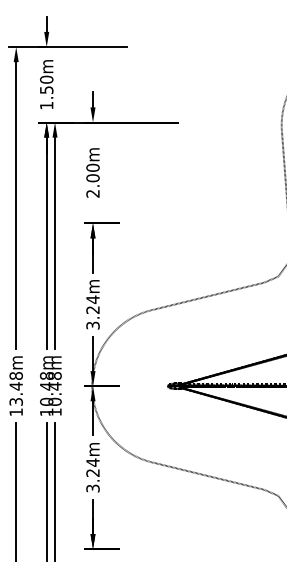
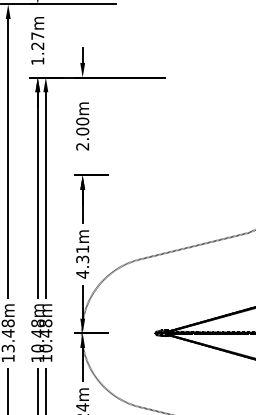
text: (46, 84) -> (37, 40), 1.50m -> 1.27m
text: (92, 312) -> (82, 261), 3.24m -> 4.31m

